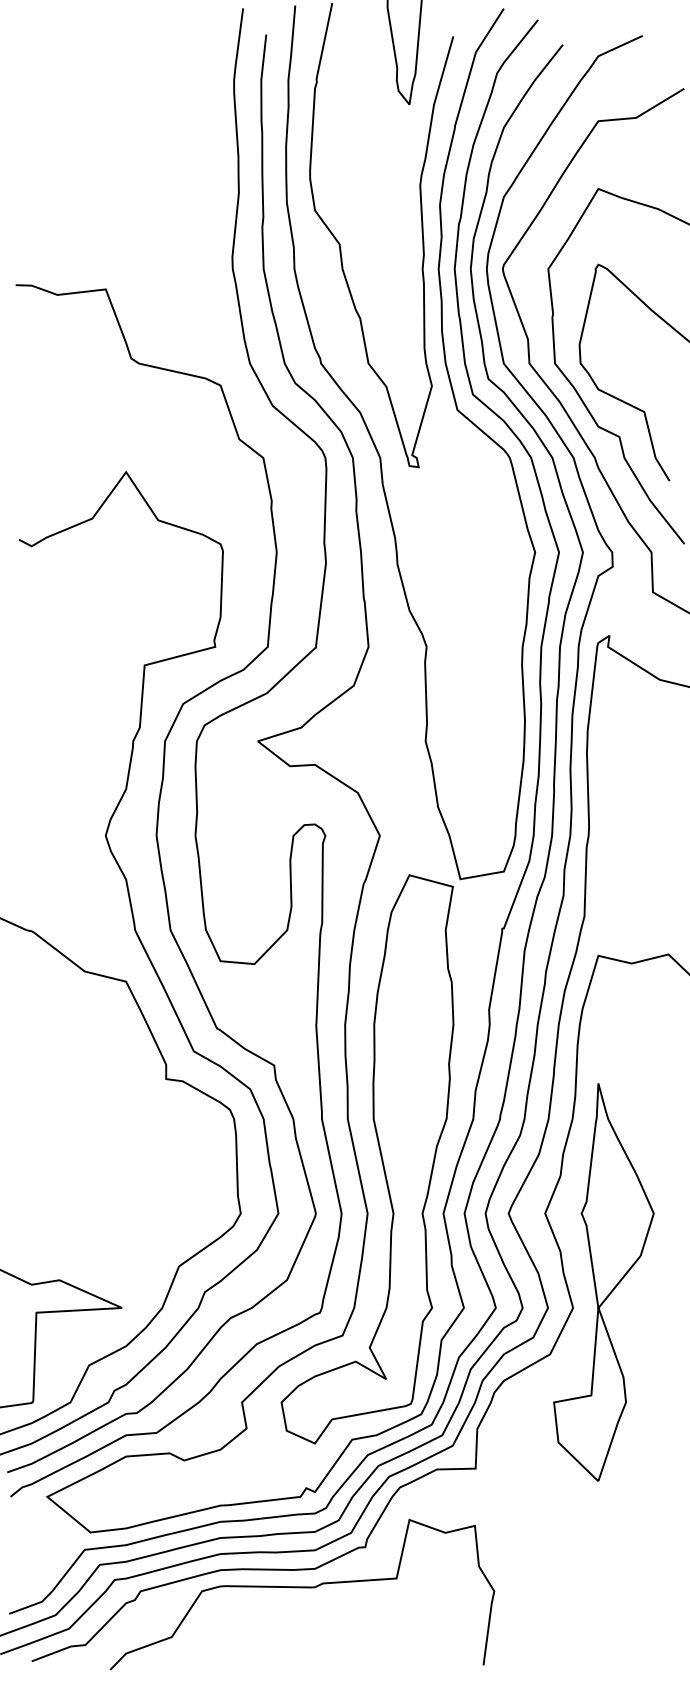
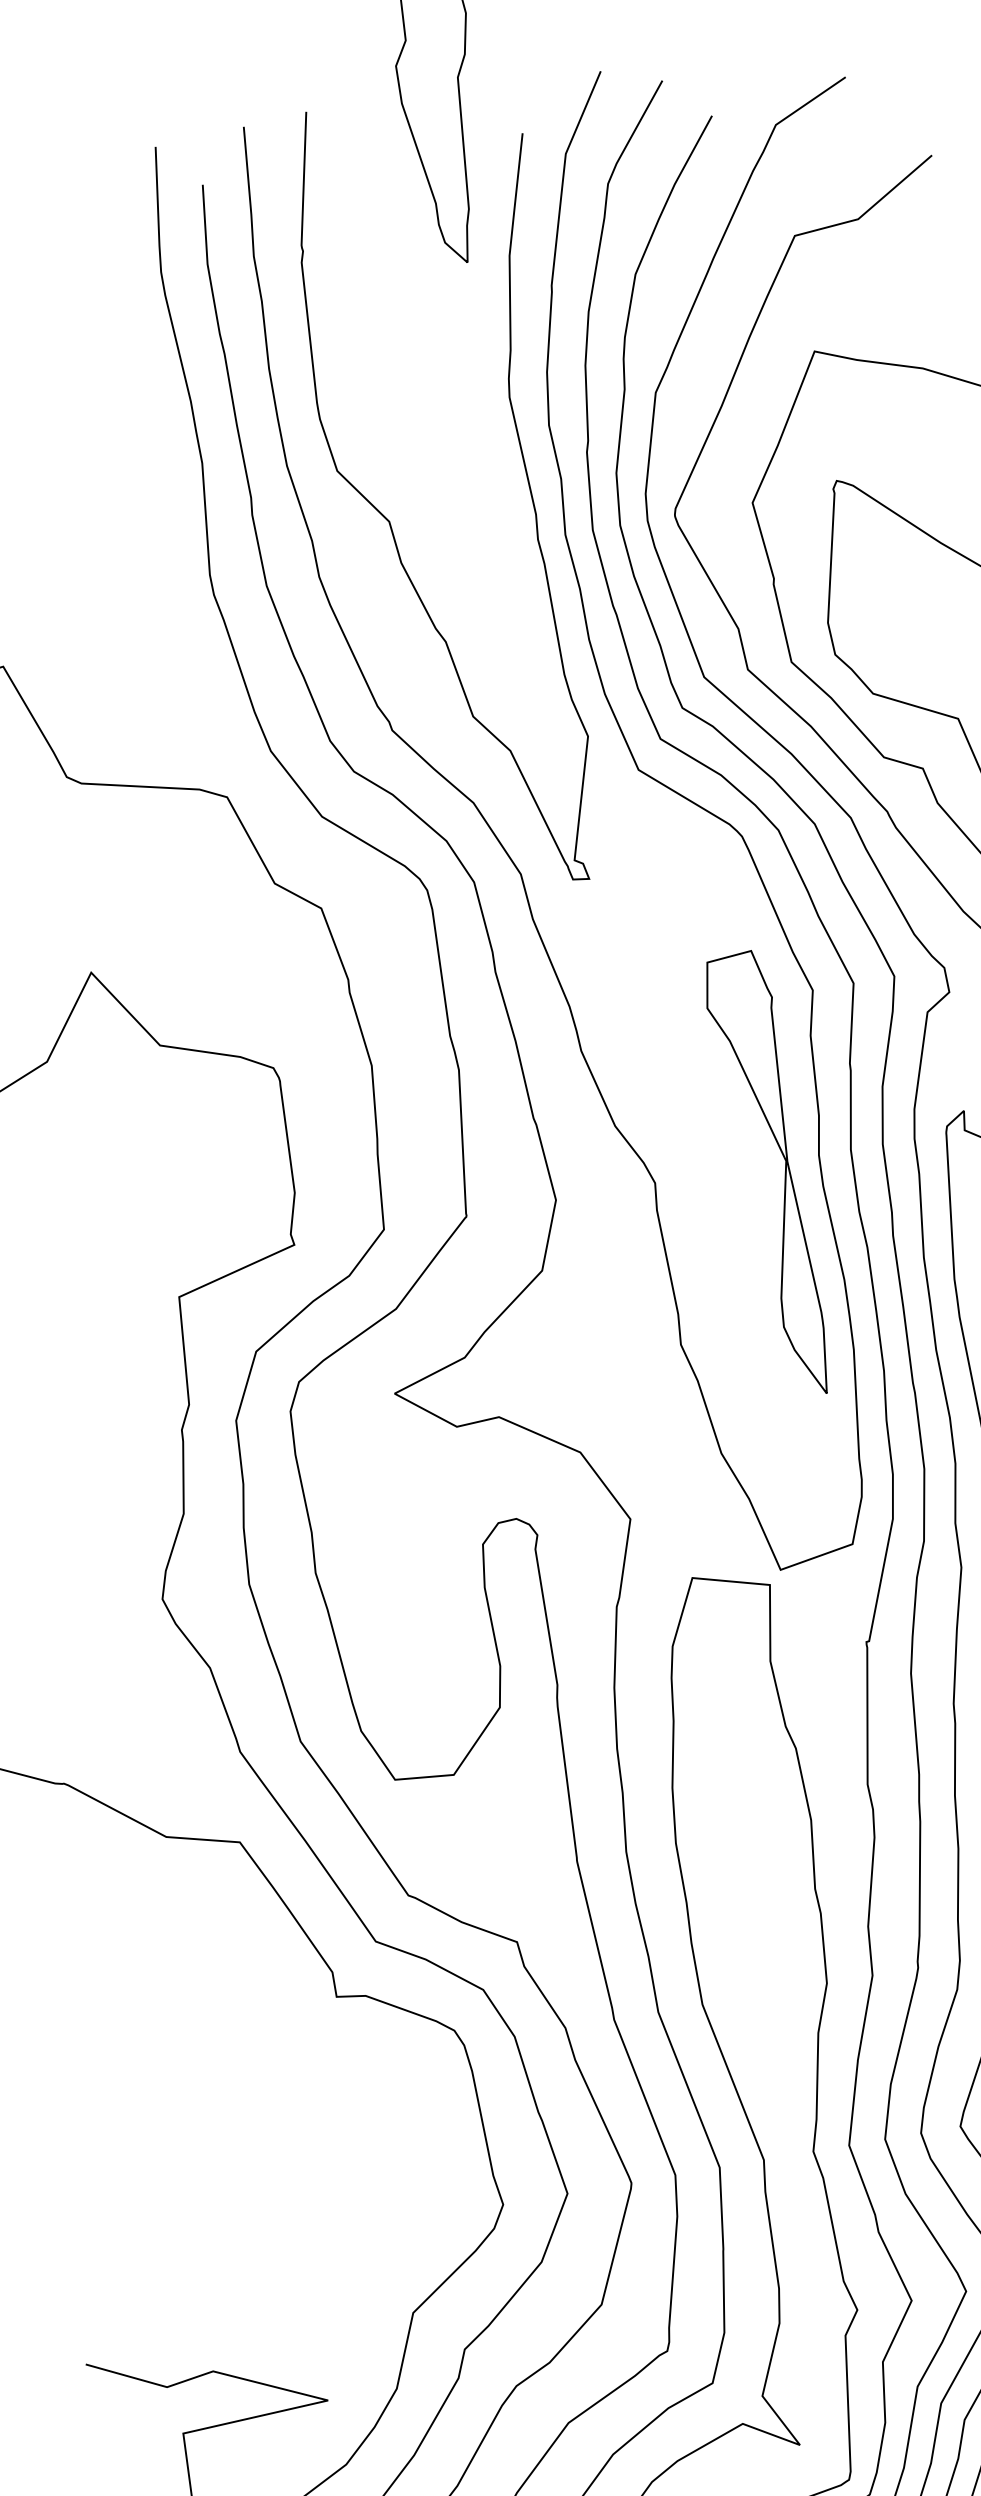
part: (500, 655) -> (783, 1176), added

